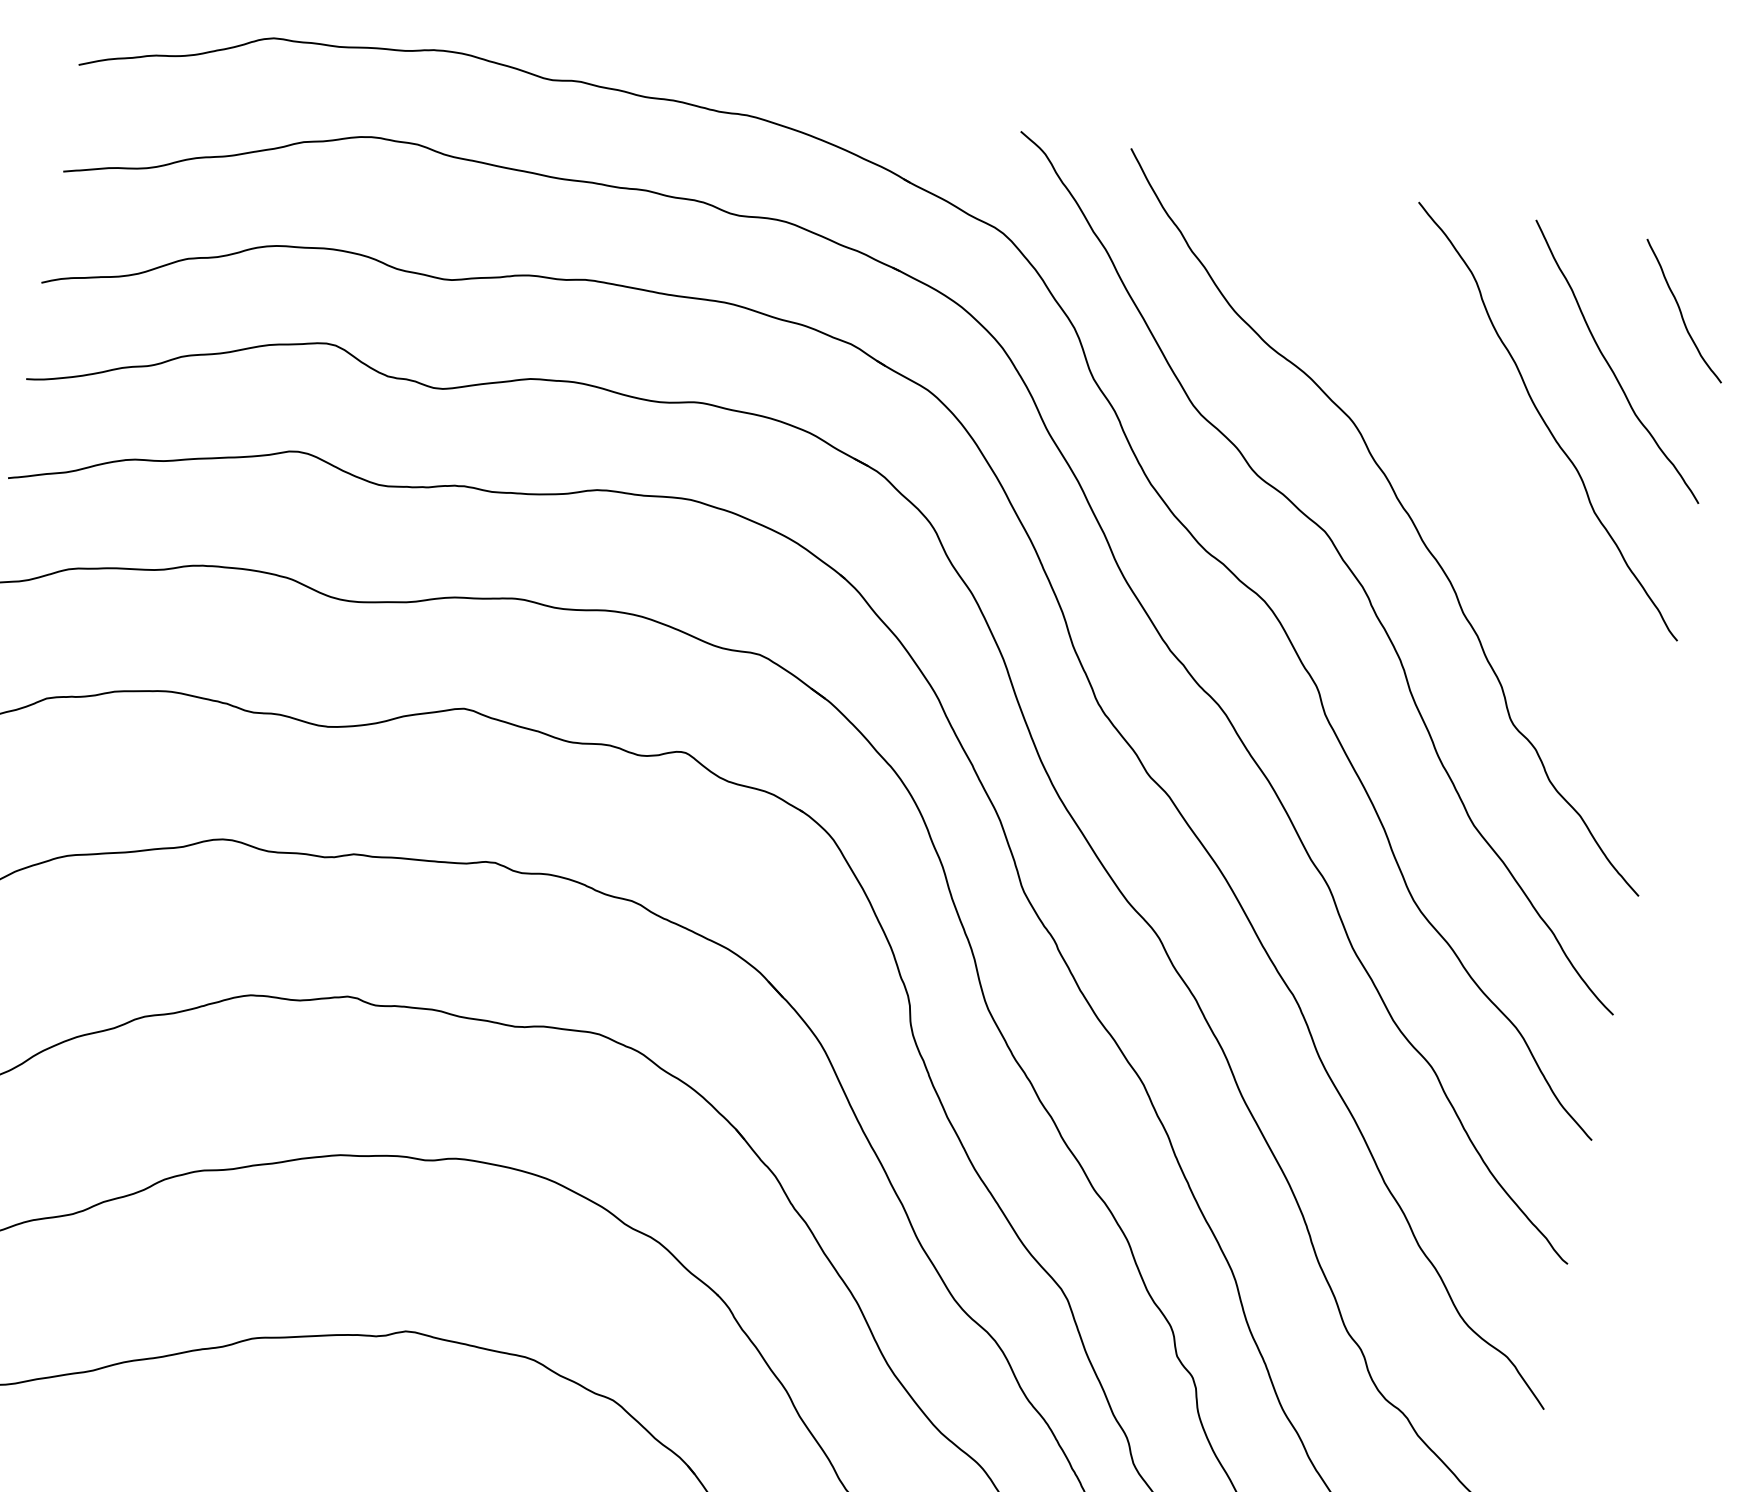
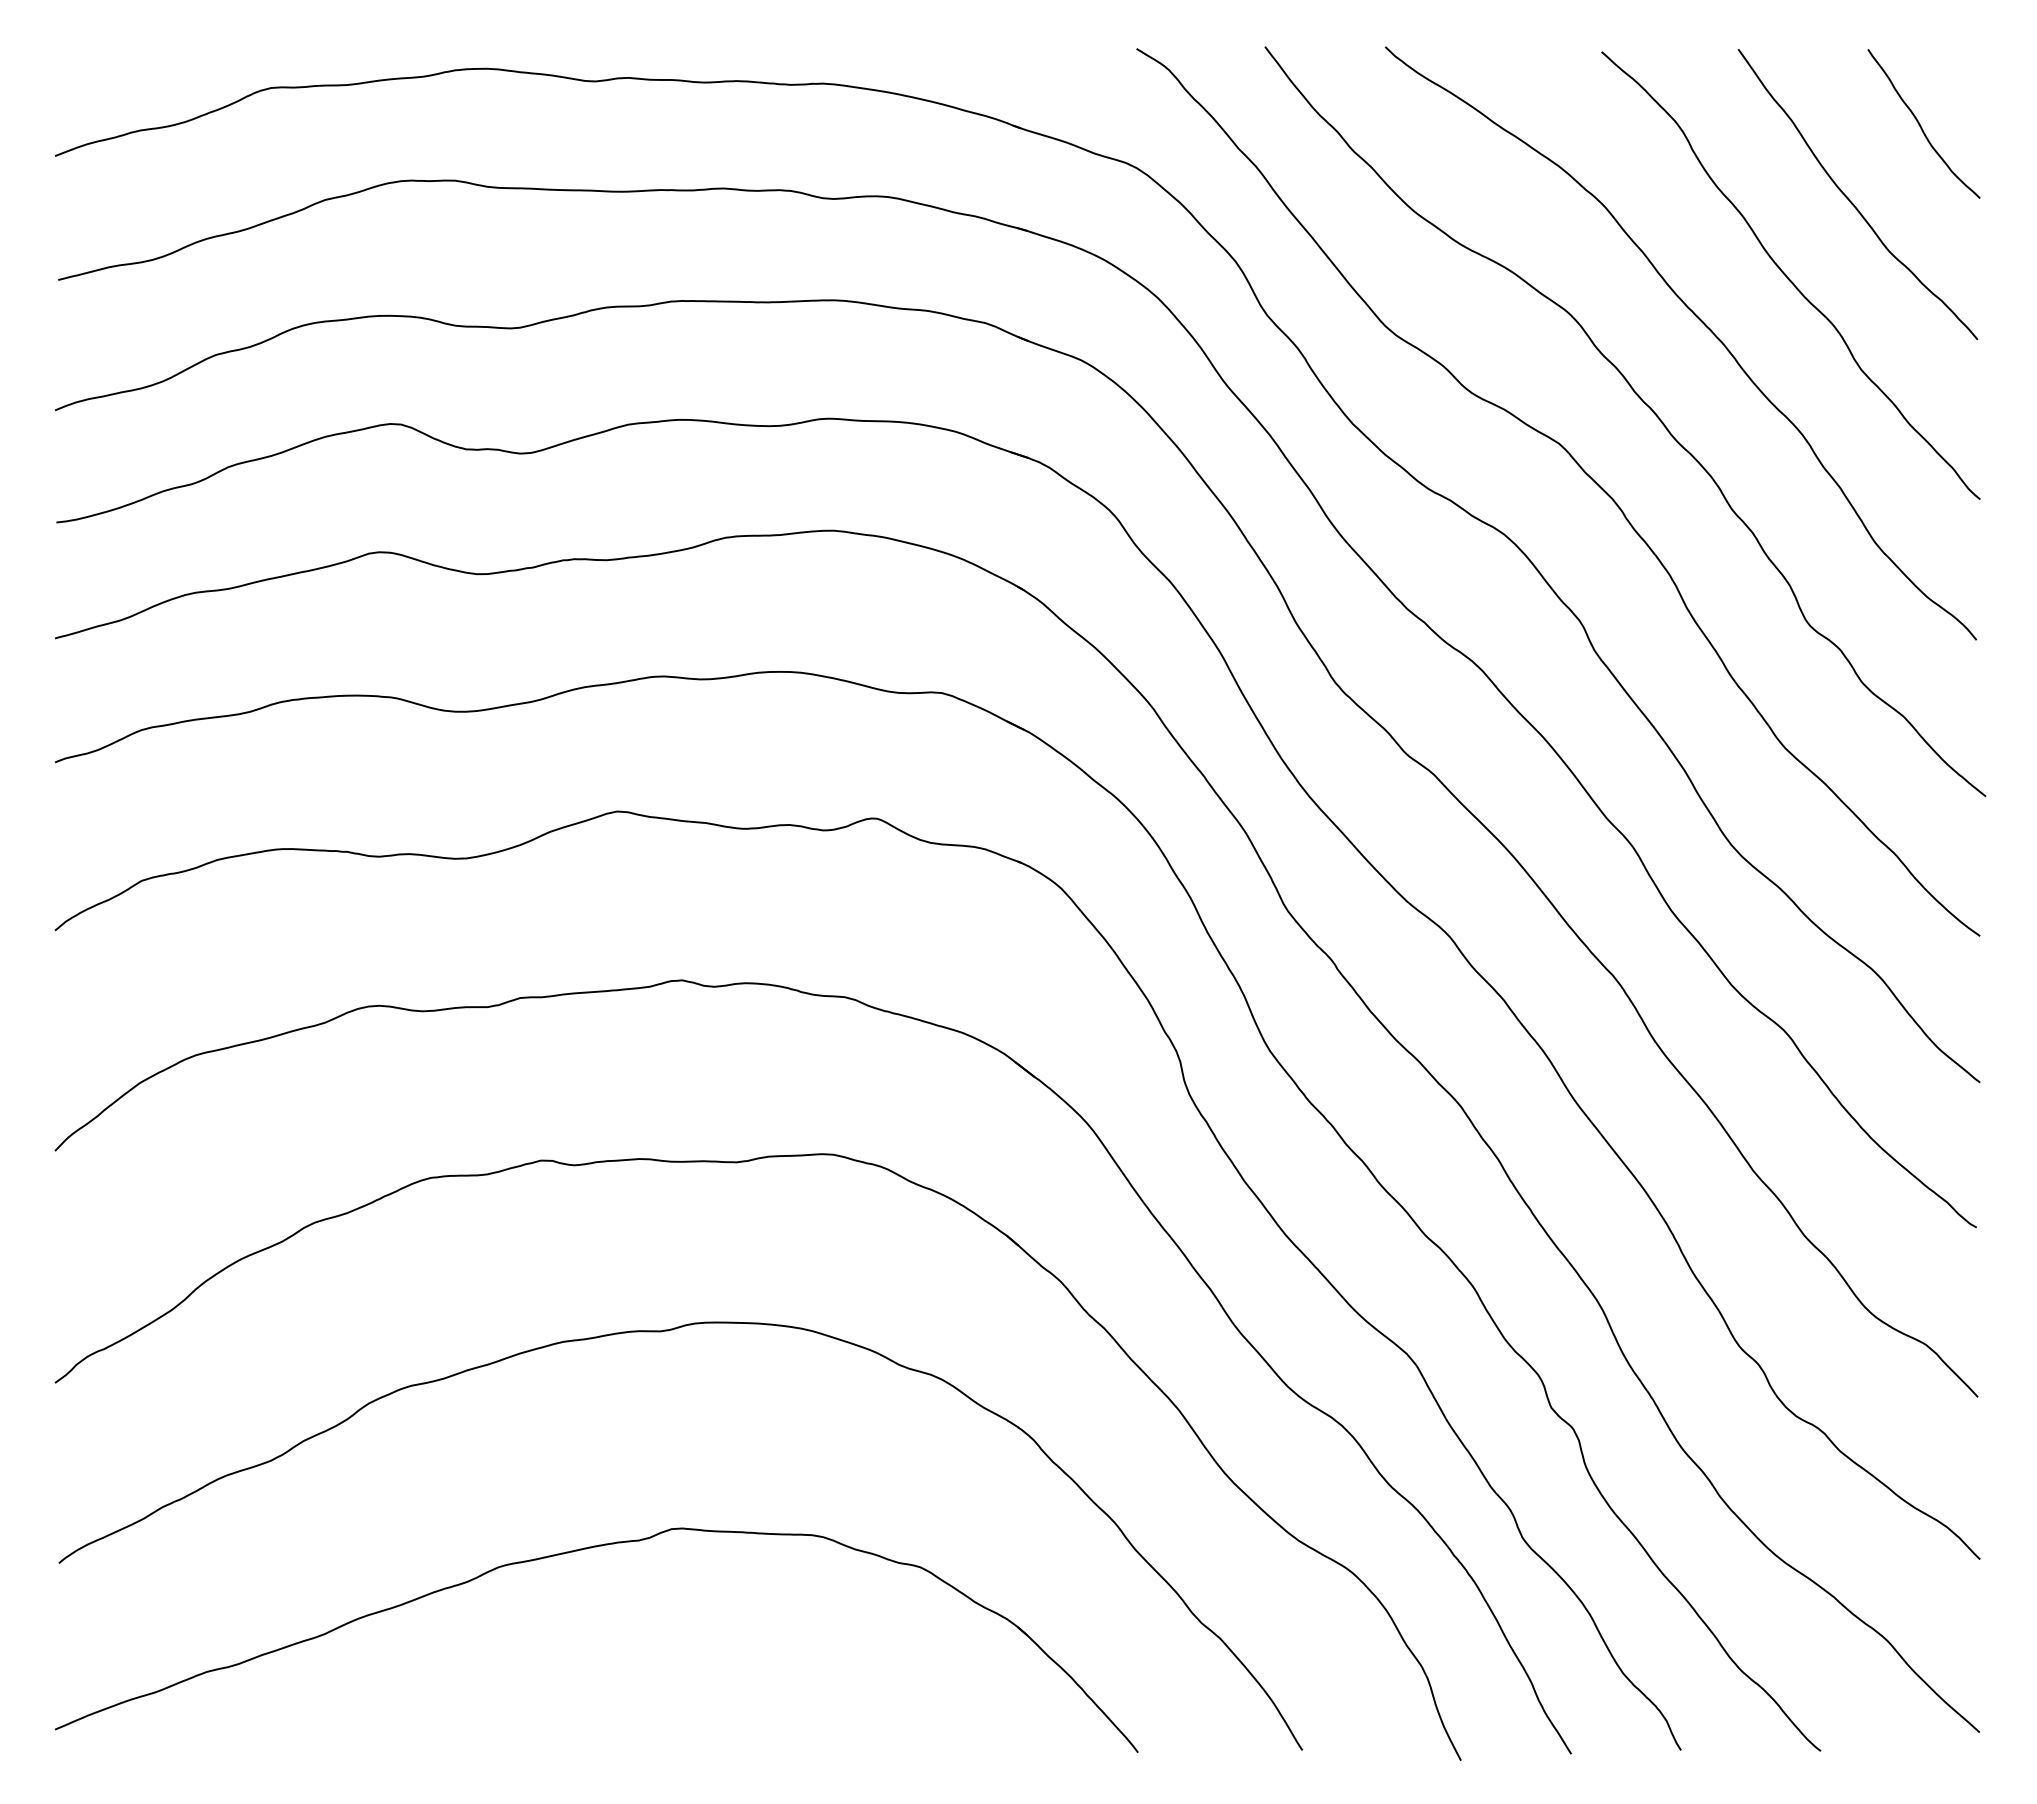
curve: (1464, 448) -> (1701, 322), added

